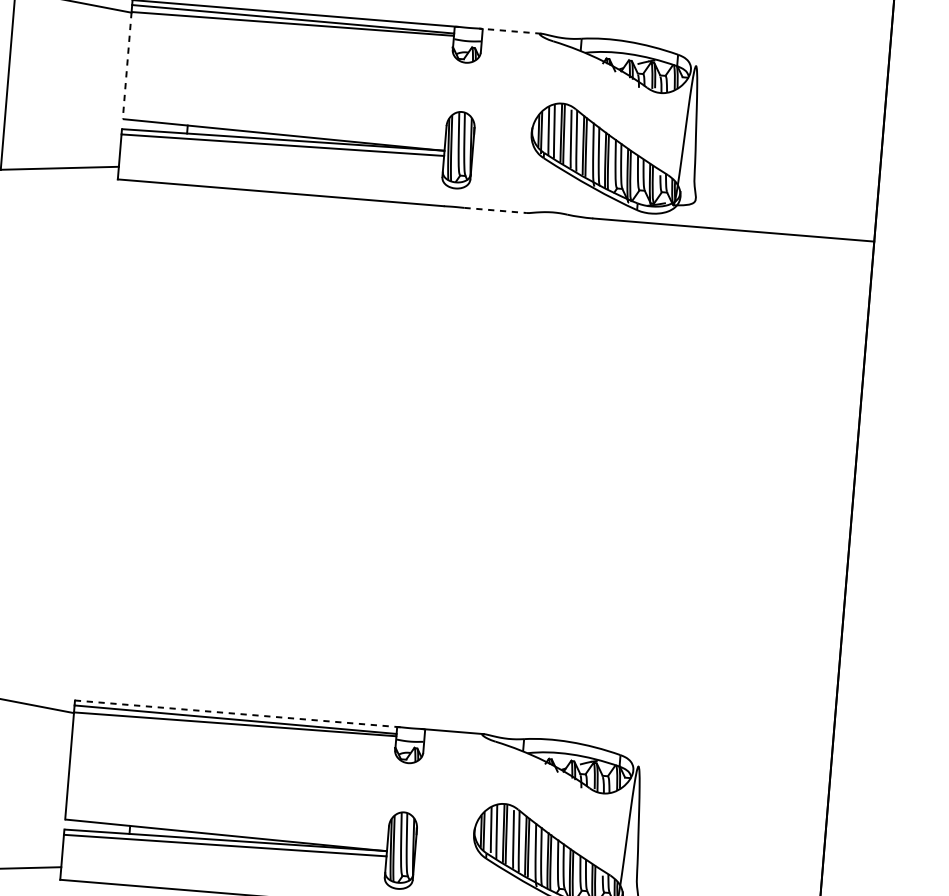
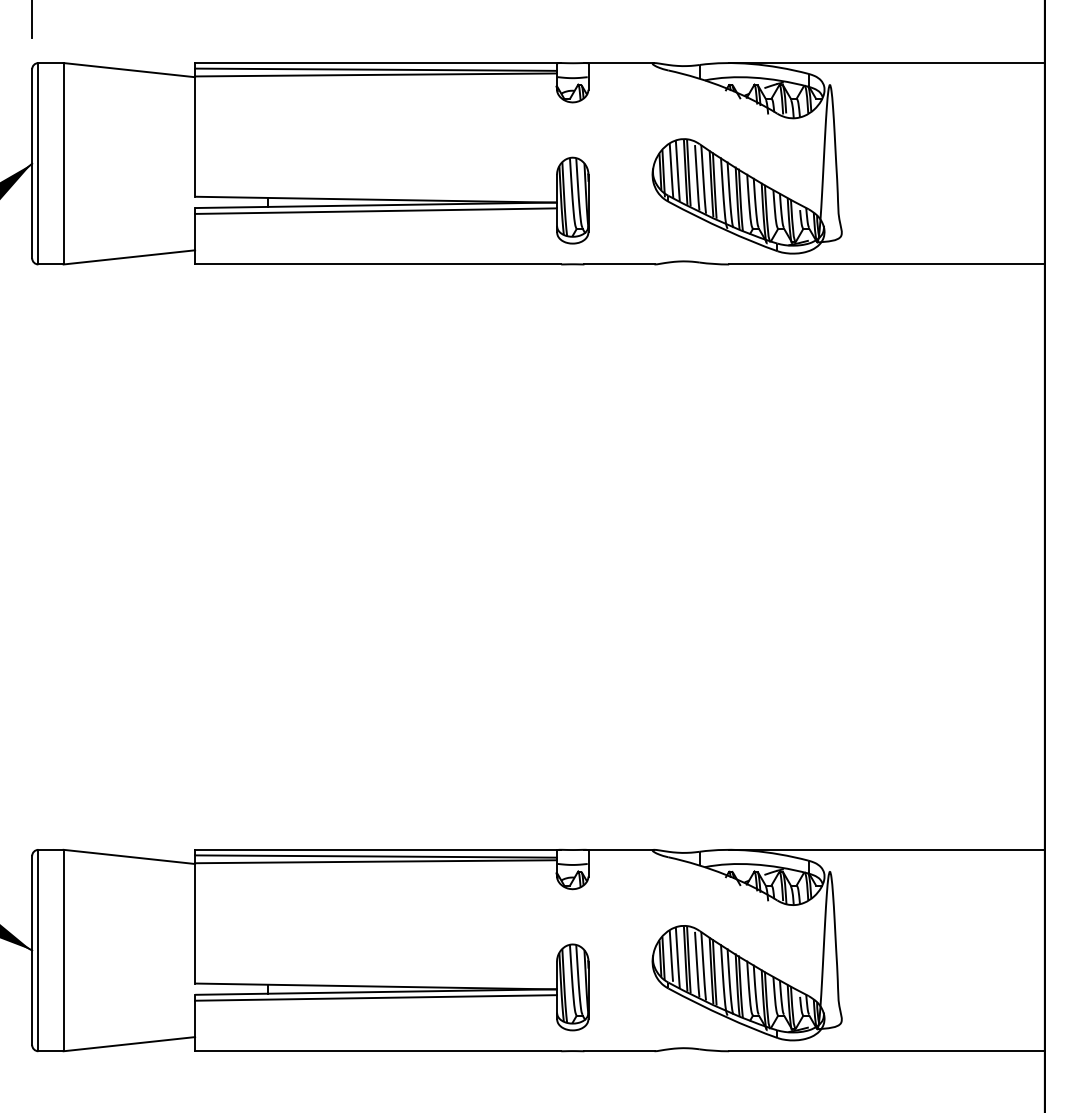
line: (510, 31) -> (619, 63), dashed -> solid
line: (748, 51) -> (886, 63), added
line: (127, 66) -> (195, 137), dashed -> solid
line: (496, 210) -> (620, 264), dashed -> solid
line: (238, 713) -> (378, 849), dashed -> solid
line: (690, 750) -> (886, 849), added

